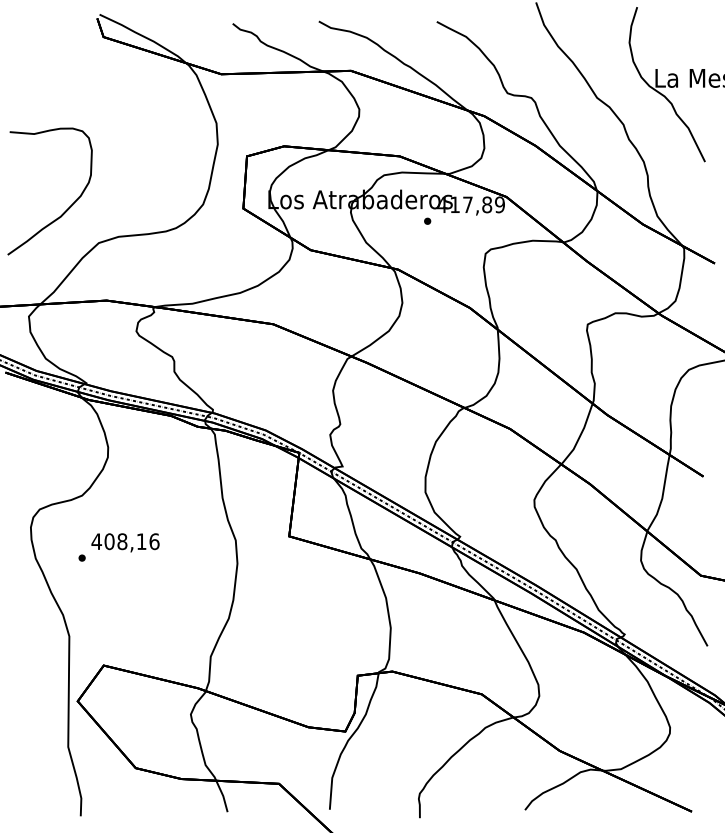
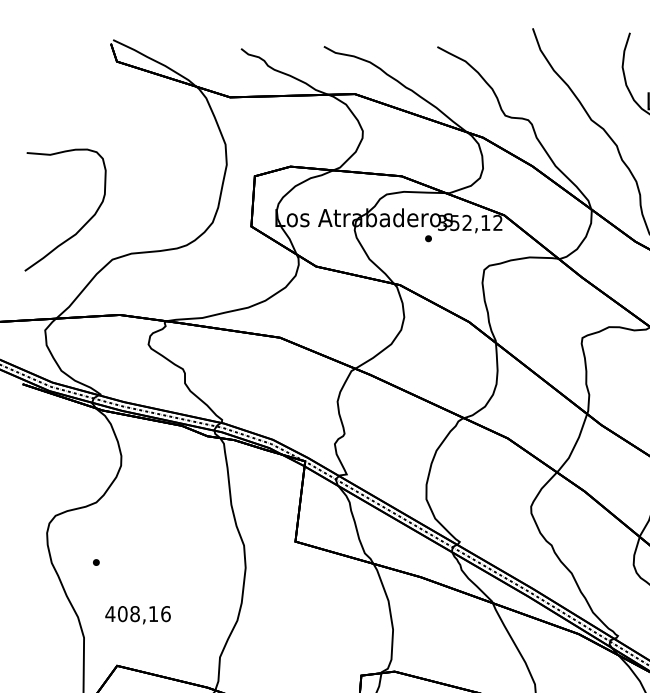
text: (470, 204) -> (469, 222), 417,89 -> 352,12
text: (125, 542) -> (138, 614), moved

